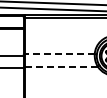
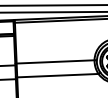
line: (59, 54) -> (55, 62), dashed -> solid
line: (60, 66) -> (56, 75), dashed -> solid

